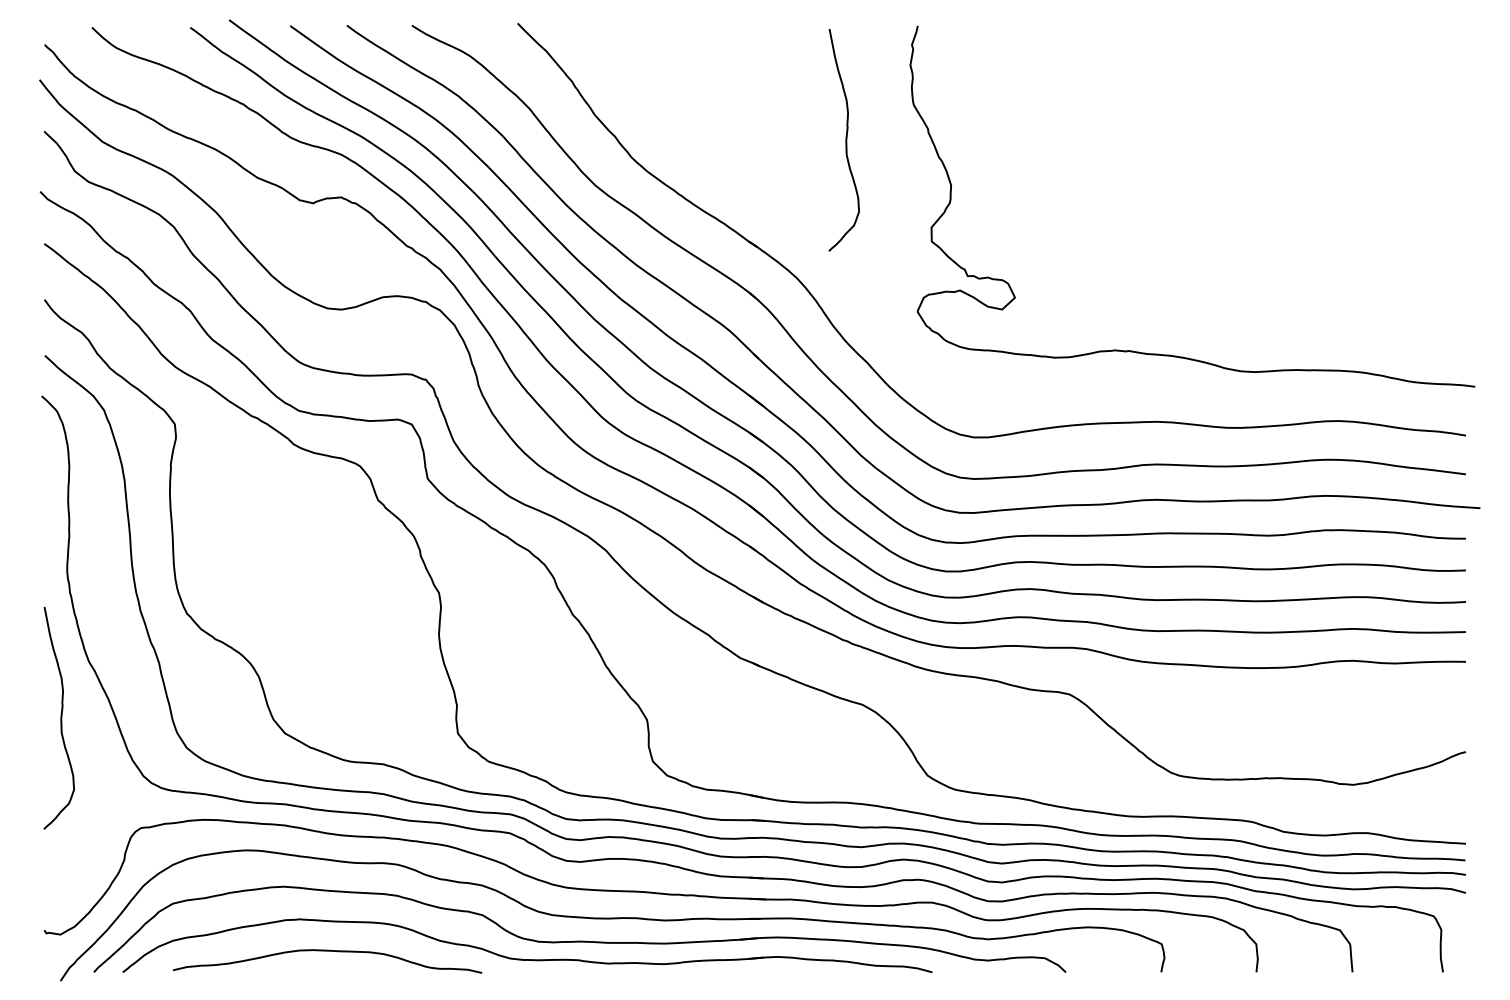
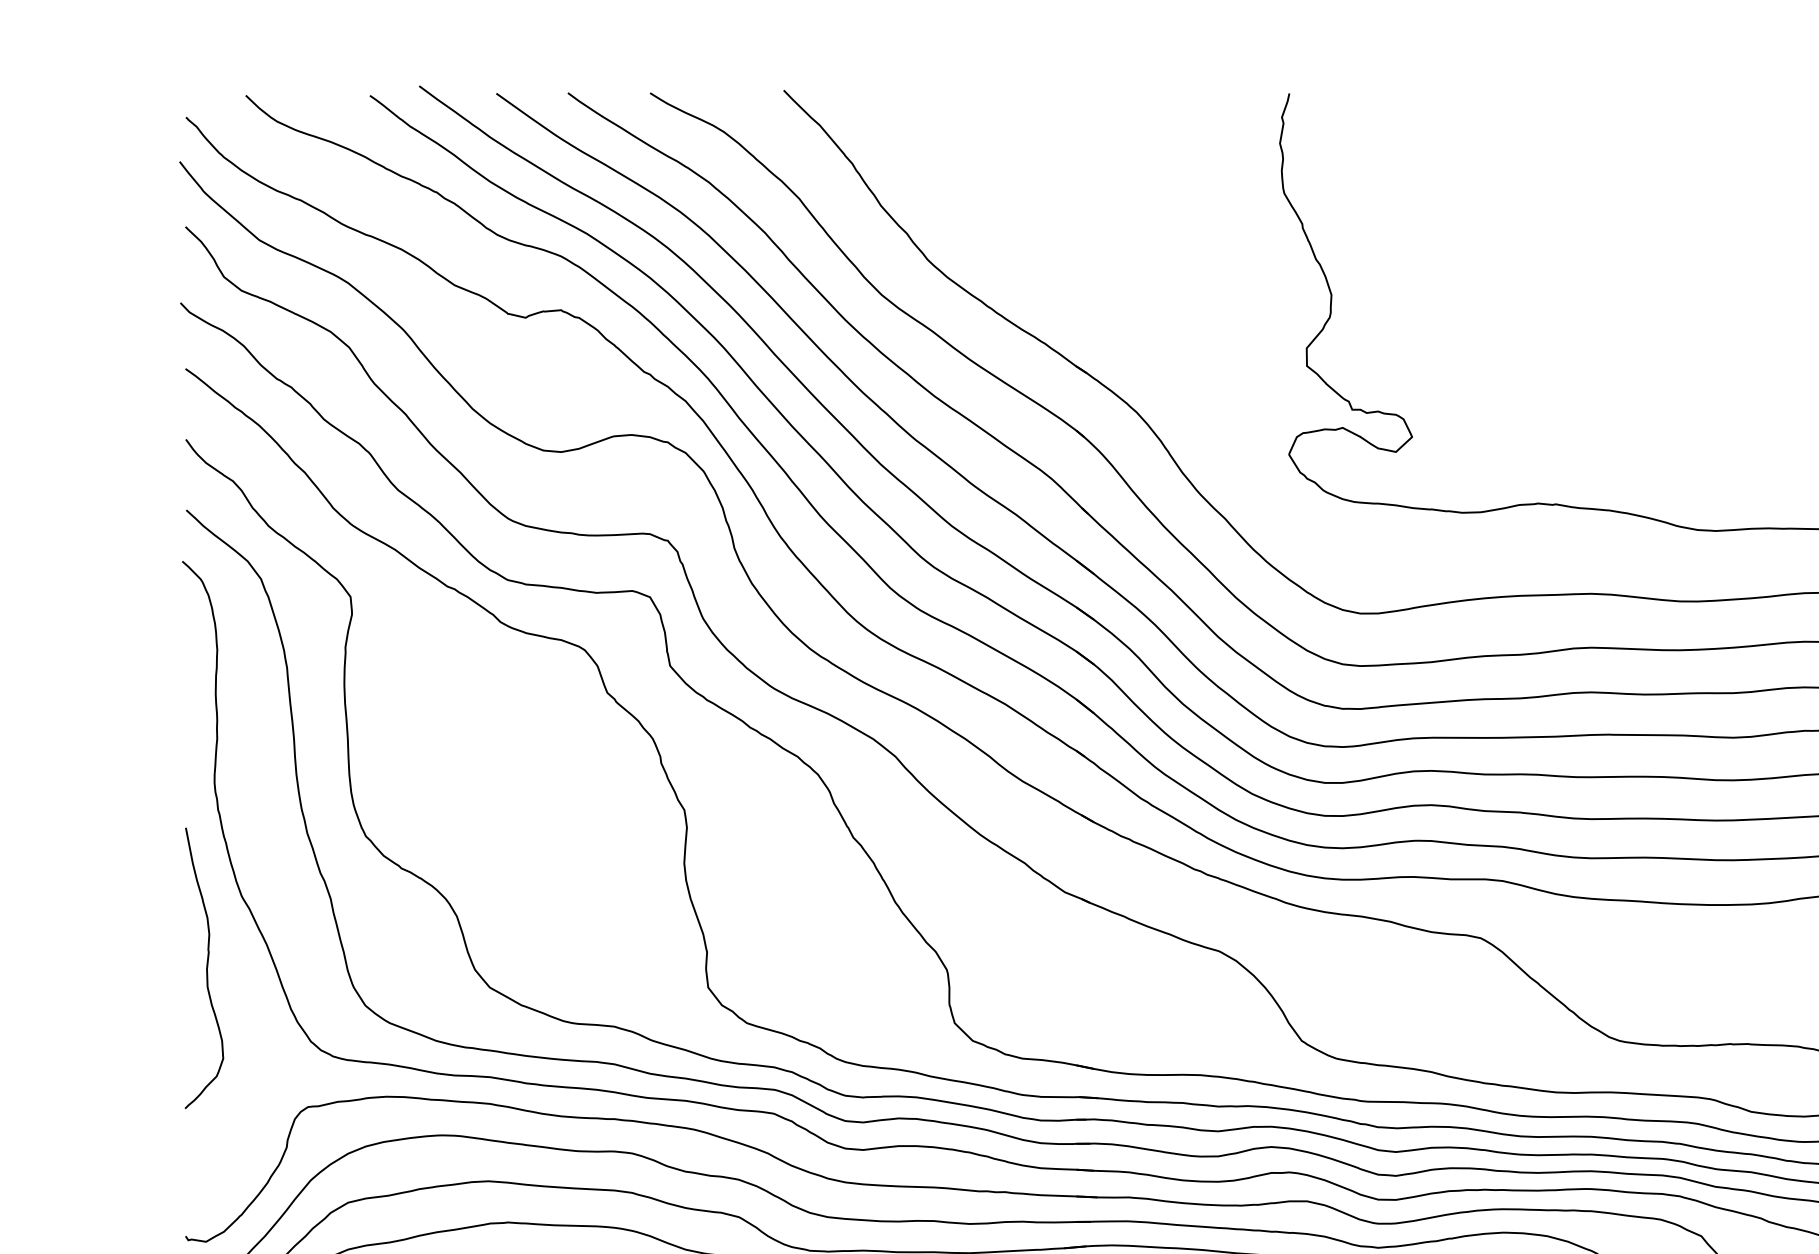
curve: (845, 140) -> (1197, 238), removed

